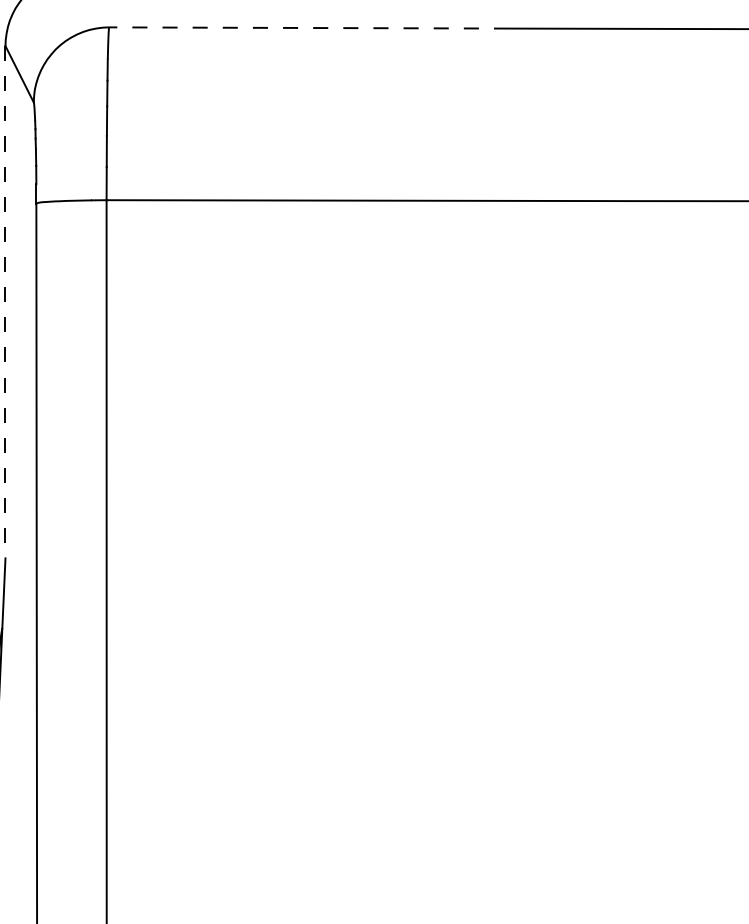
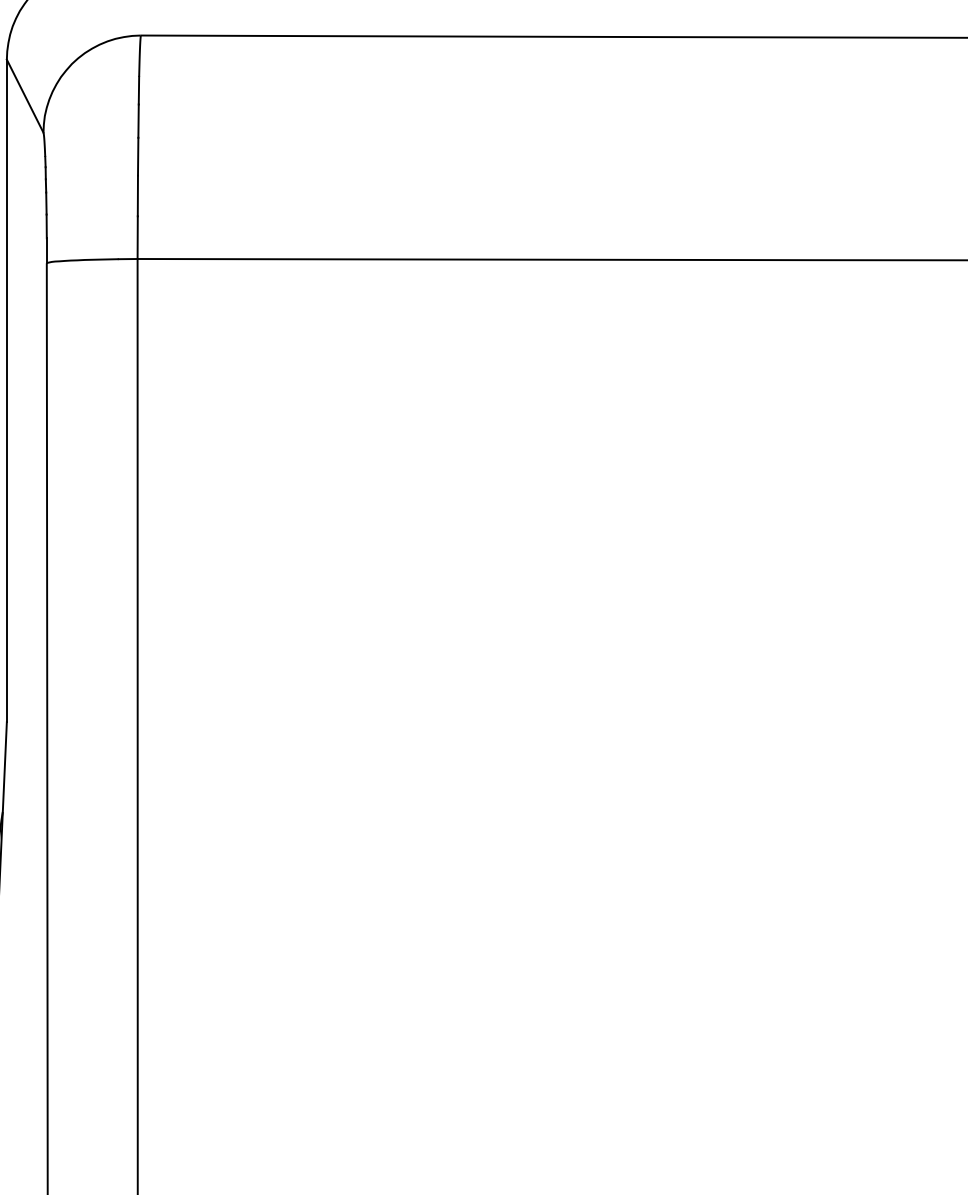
line: (308, 28) -> (398, 36), dashed -> solid
line: (5, 302) -> (6, 391), dashed -> solid

